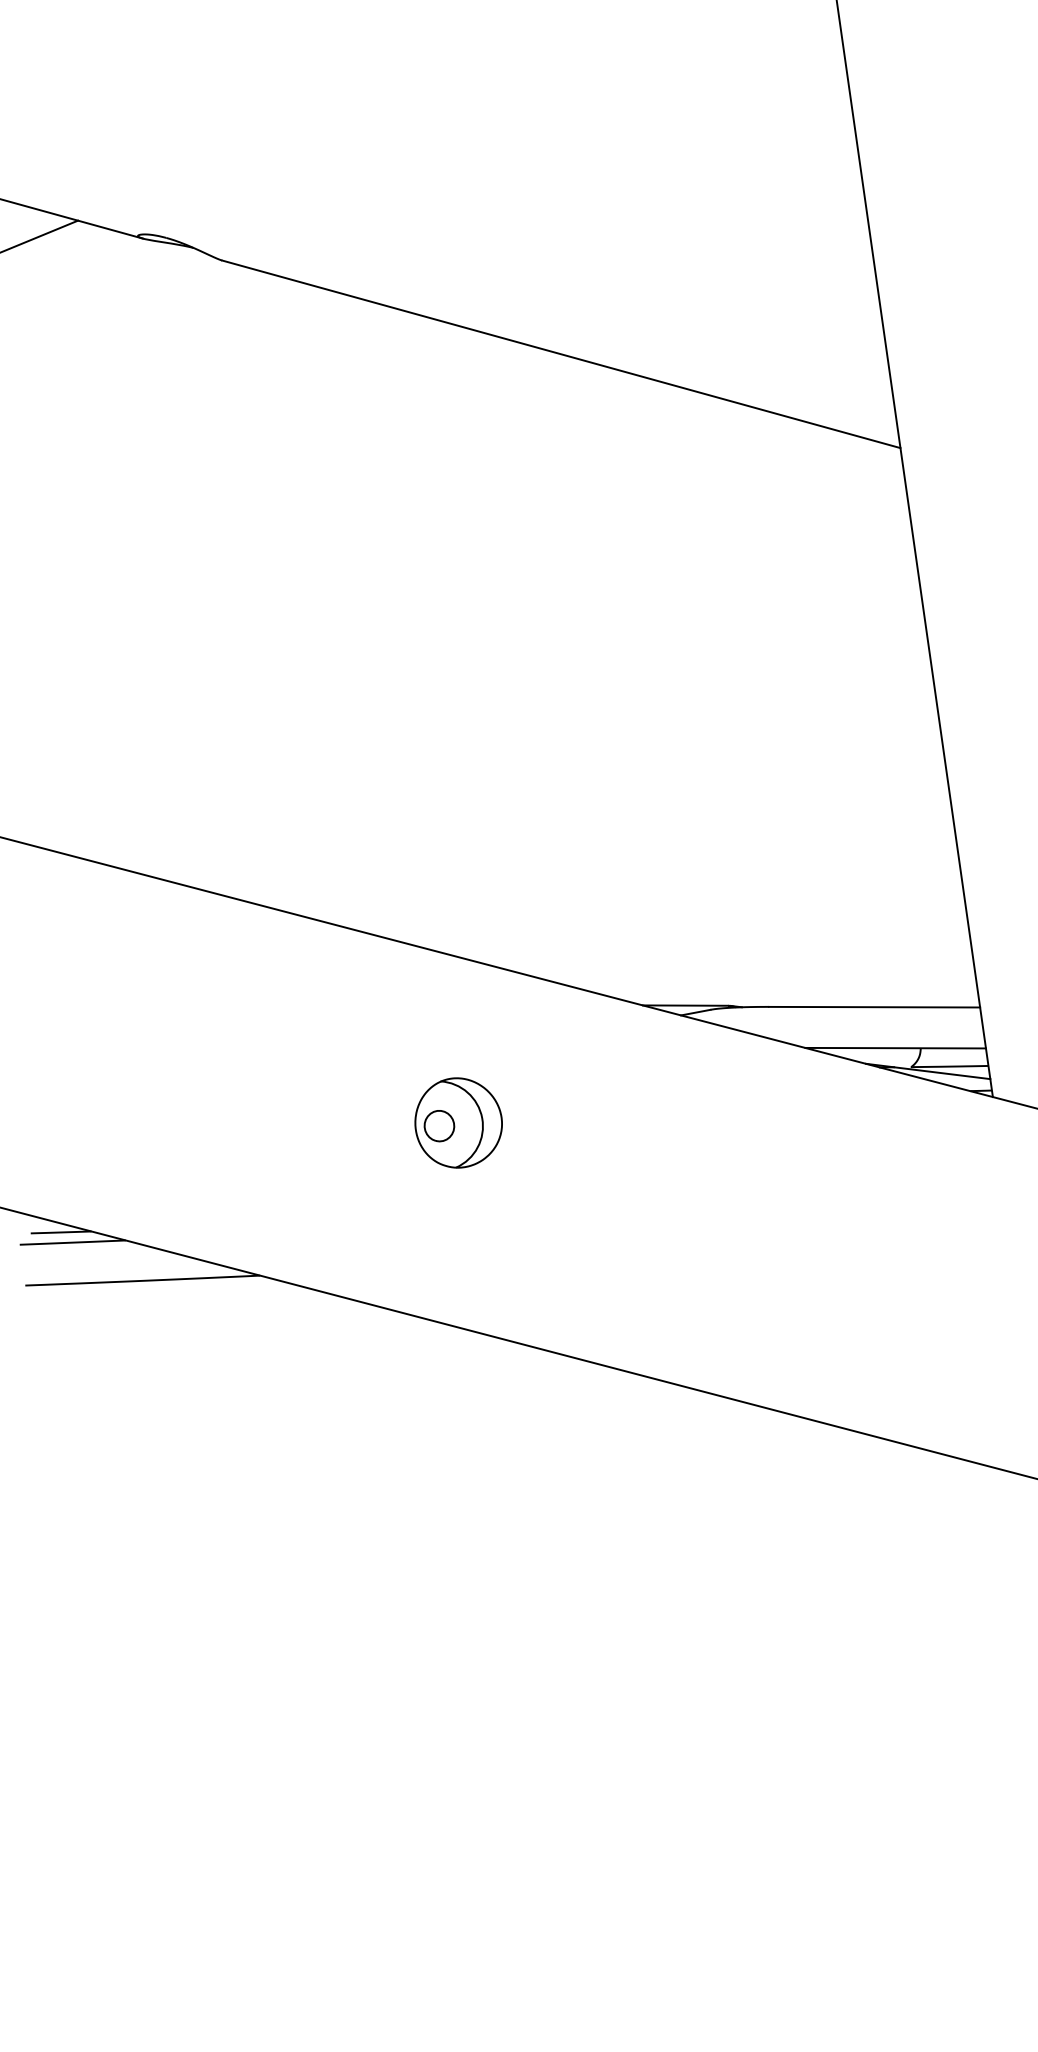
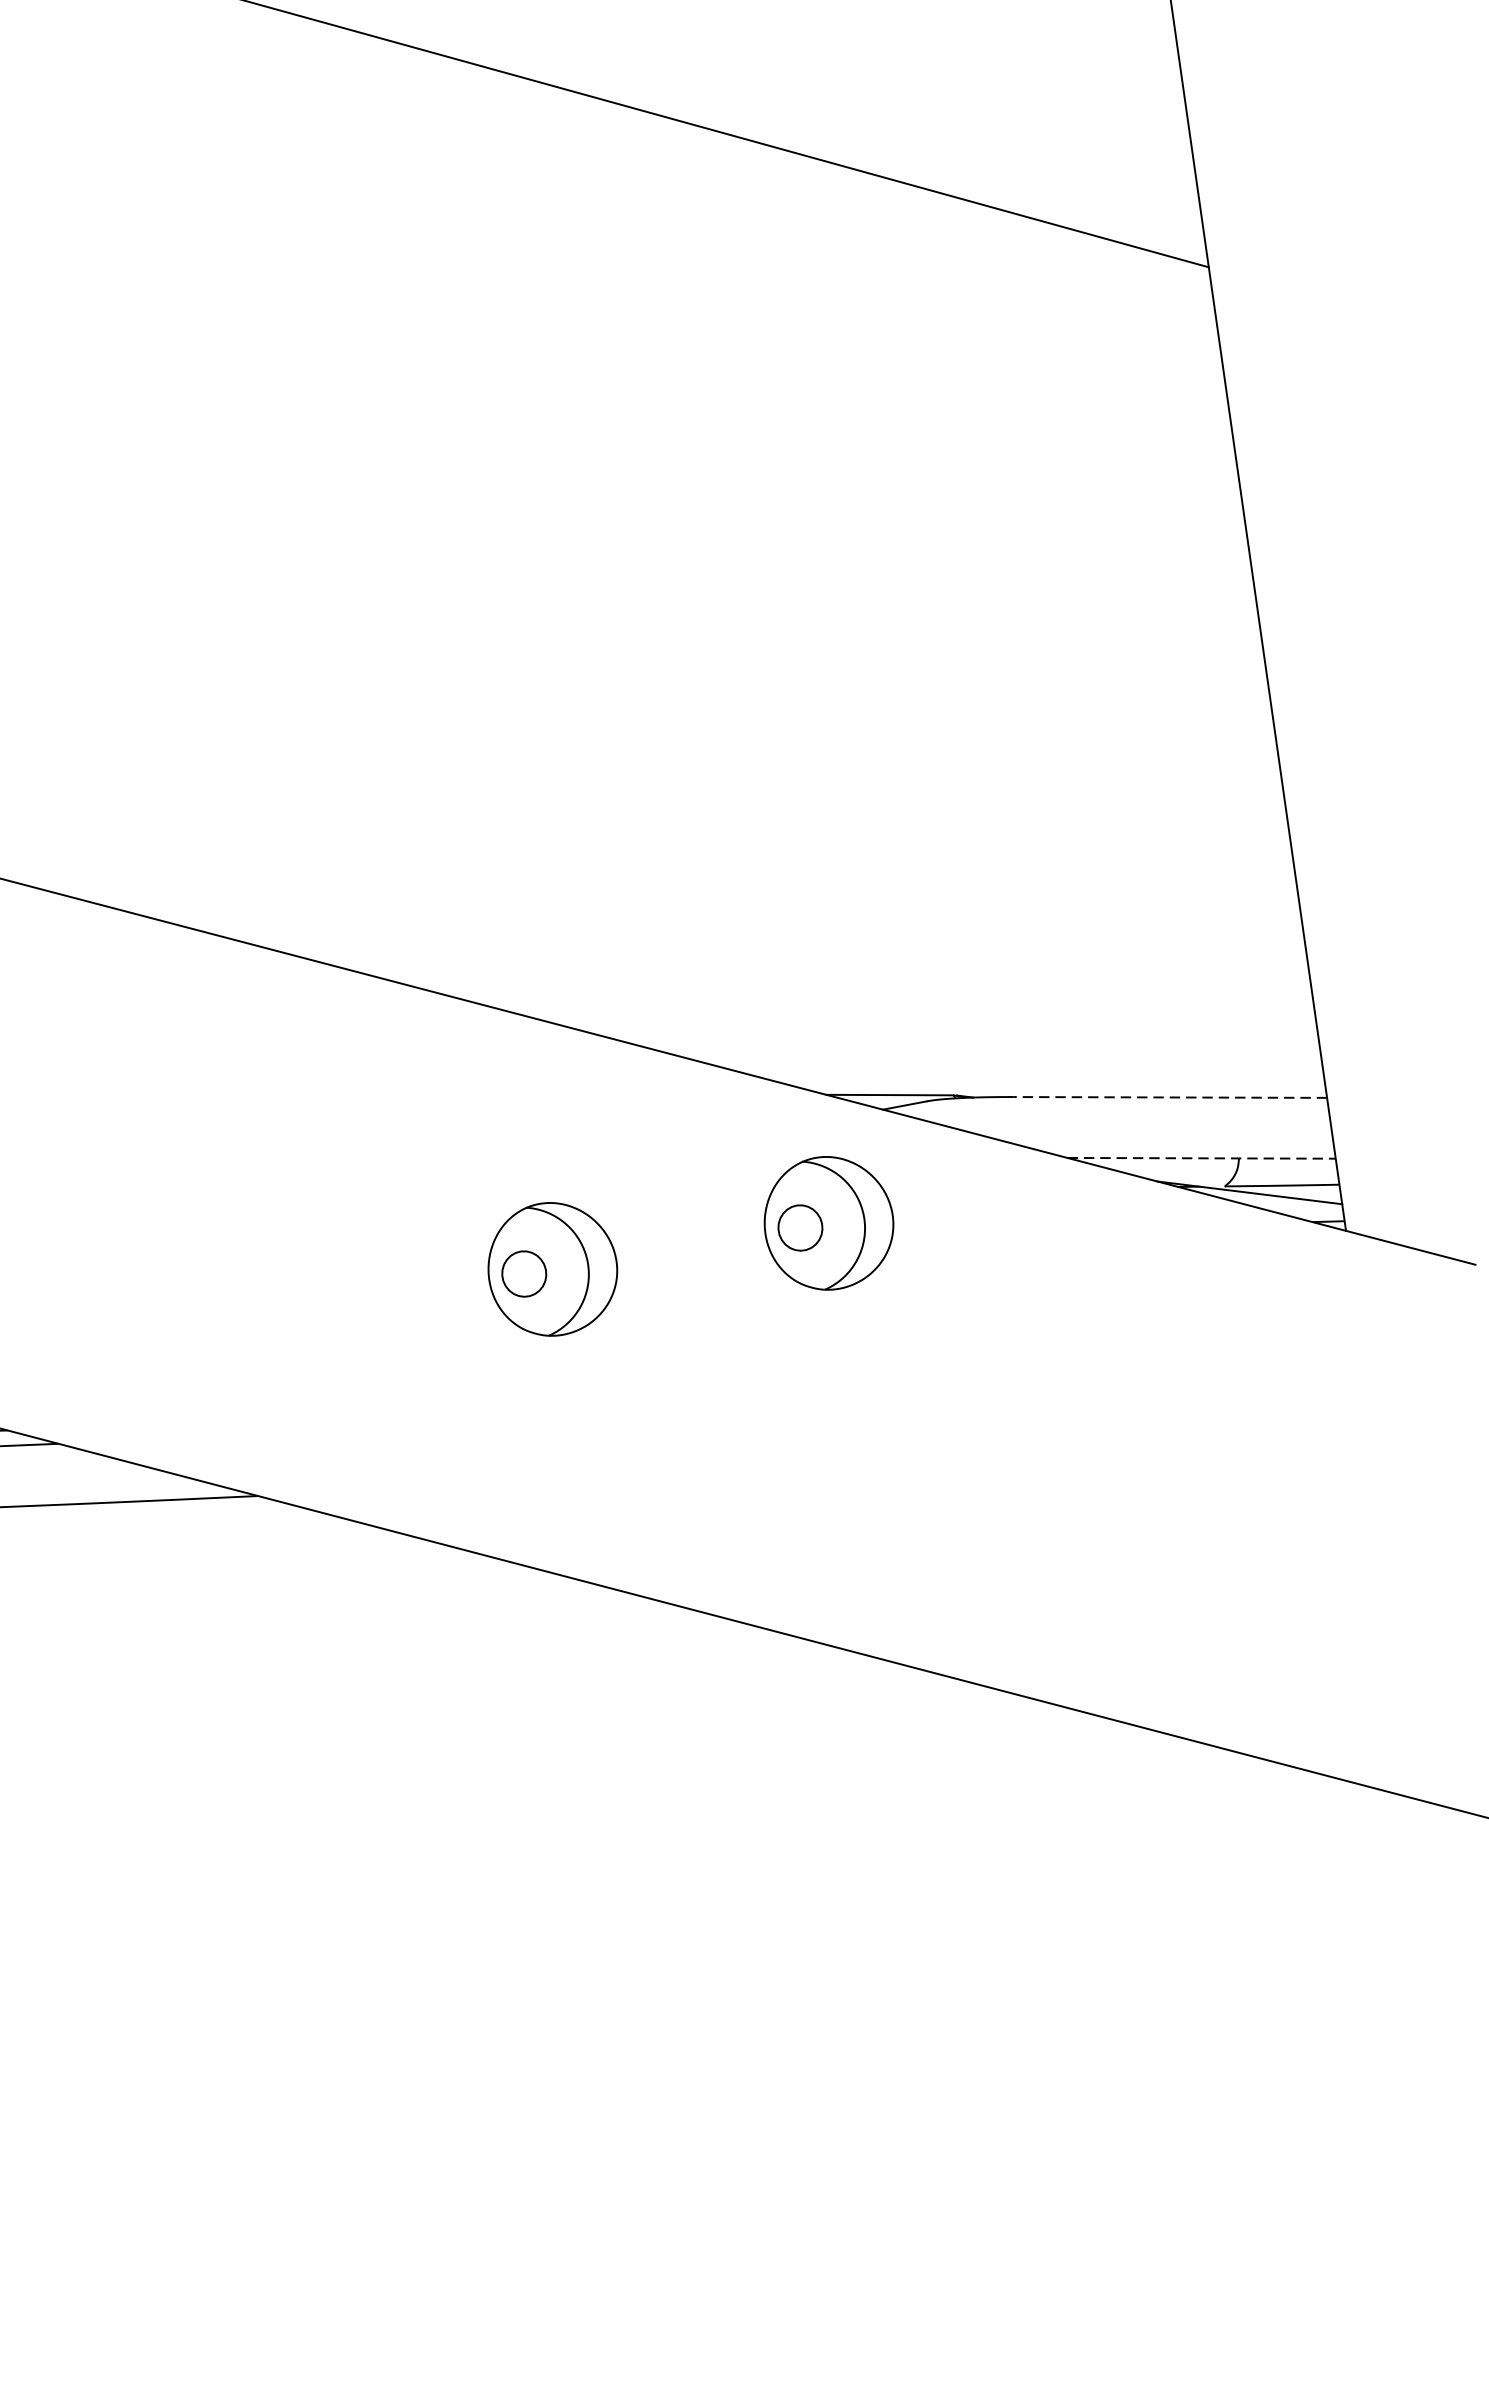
line: (874, 1007) -> (1170, 1097), solid -> dashed
line: (896, 1048) -> (1202, 1158), solid -> dashed
part: (644, 1091) -> (828, 1222), added

